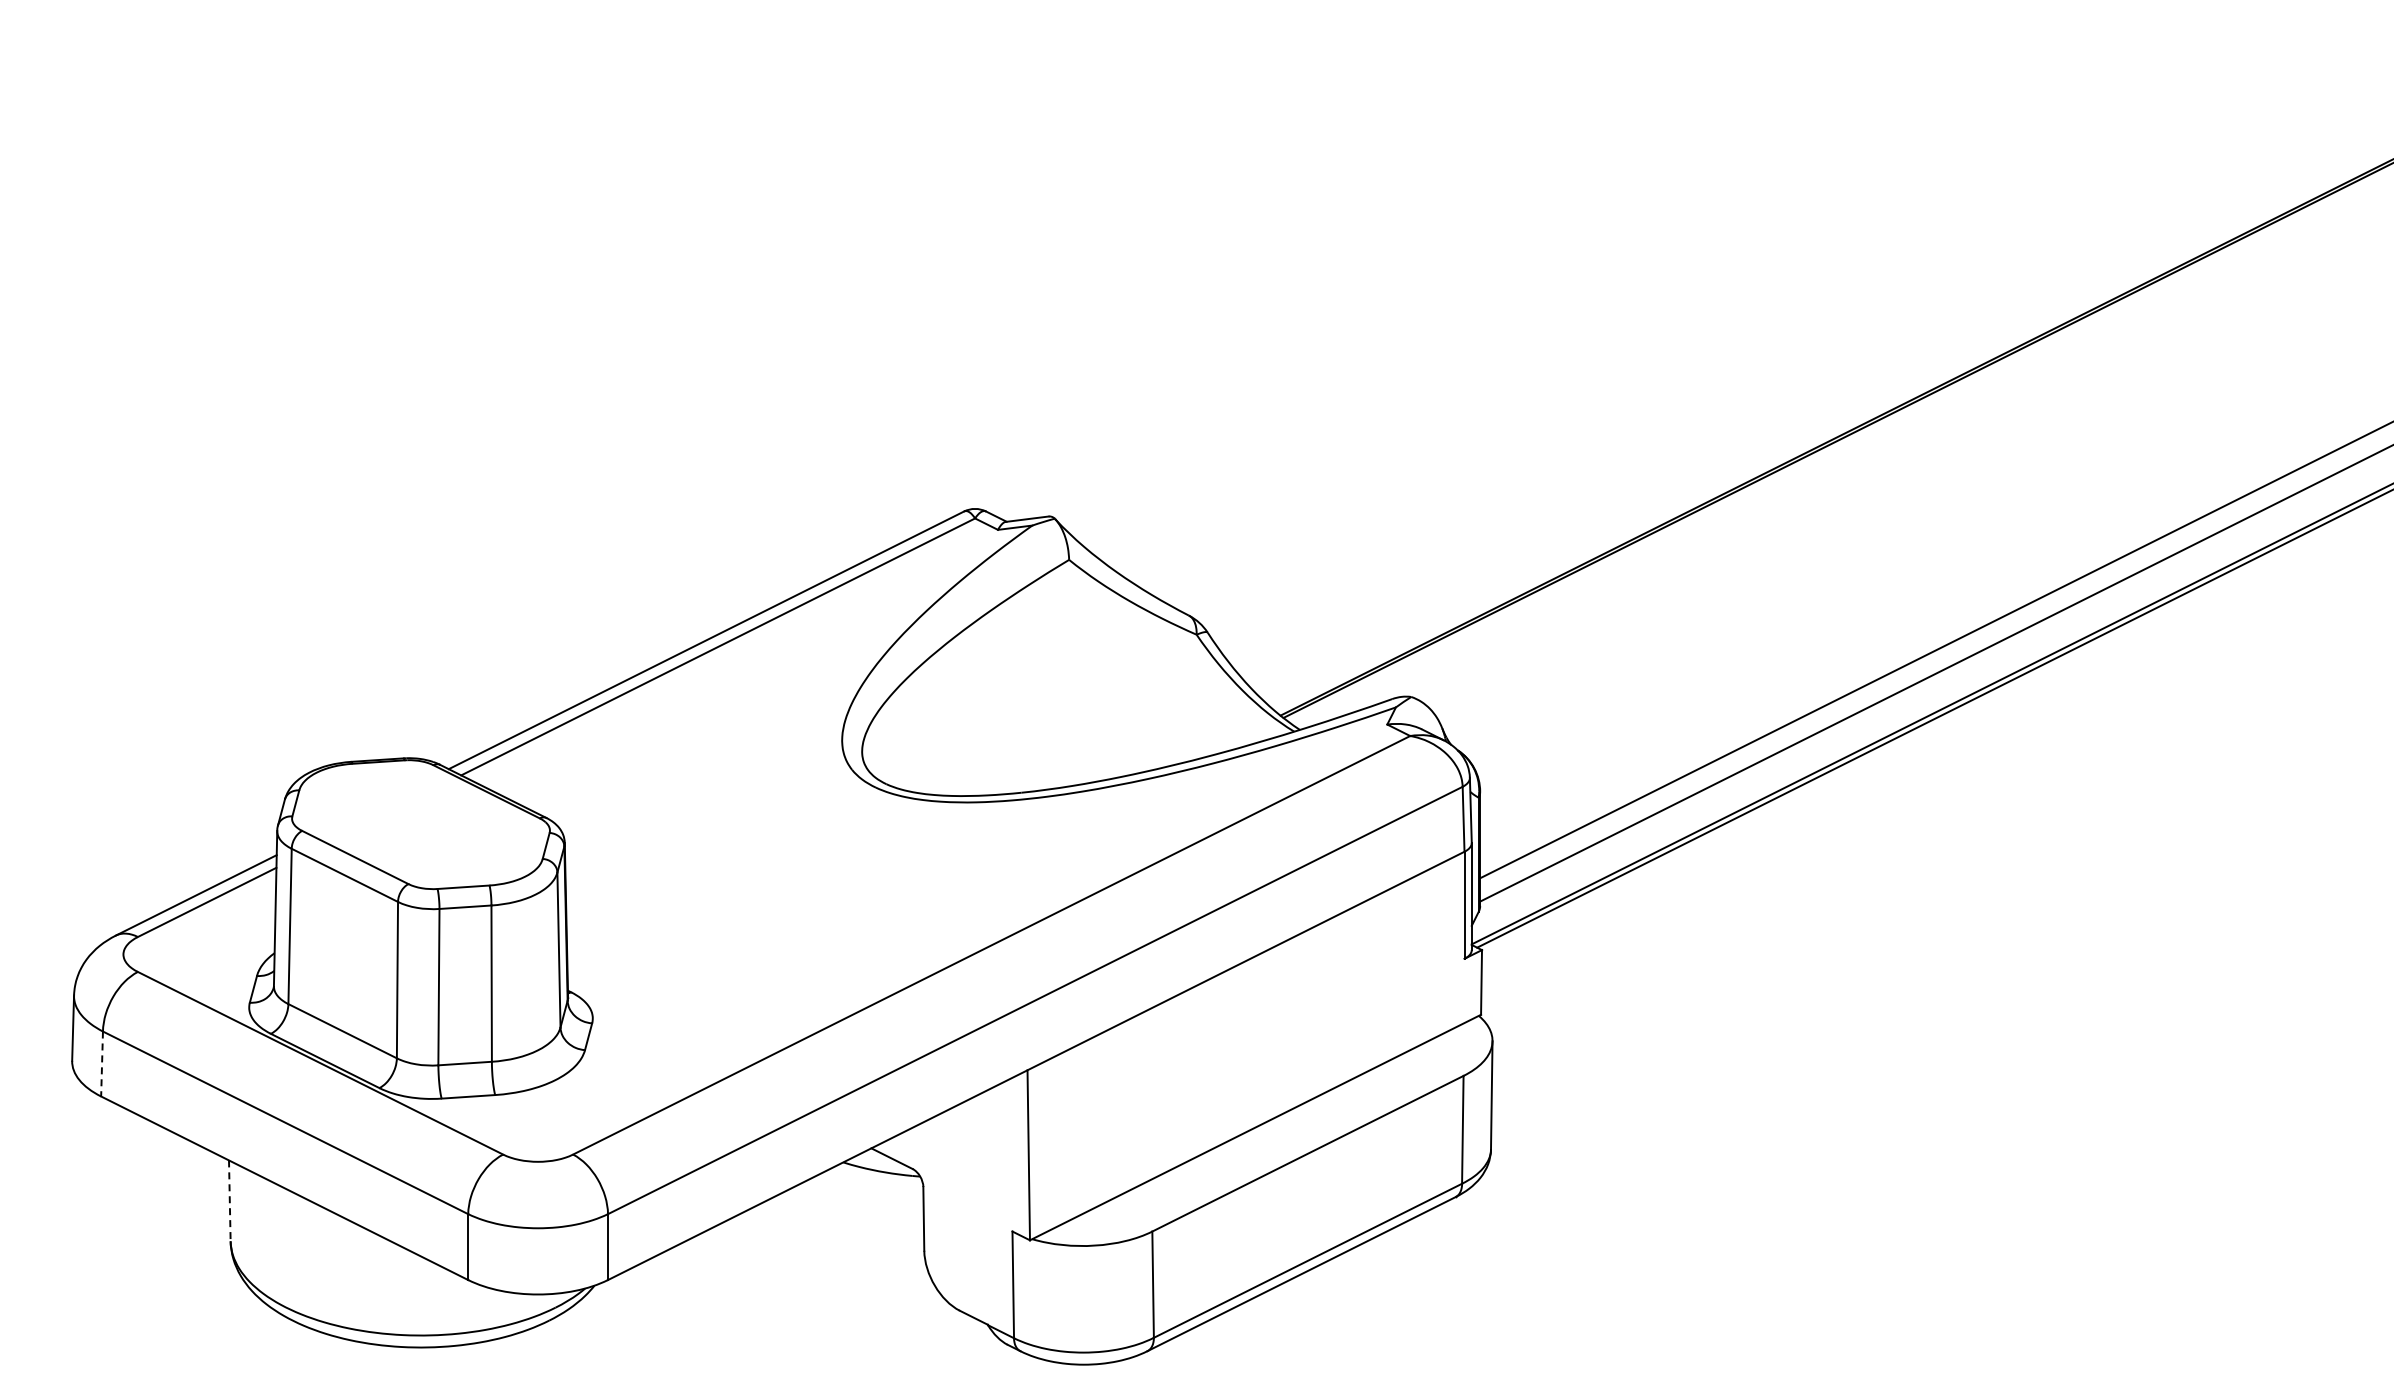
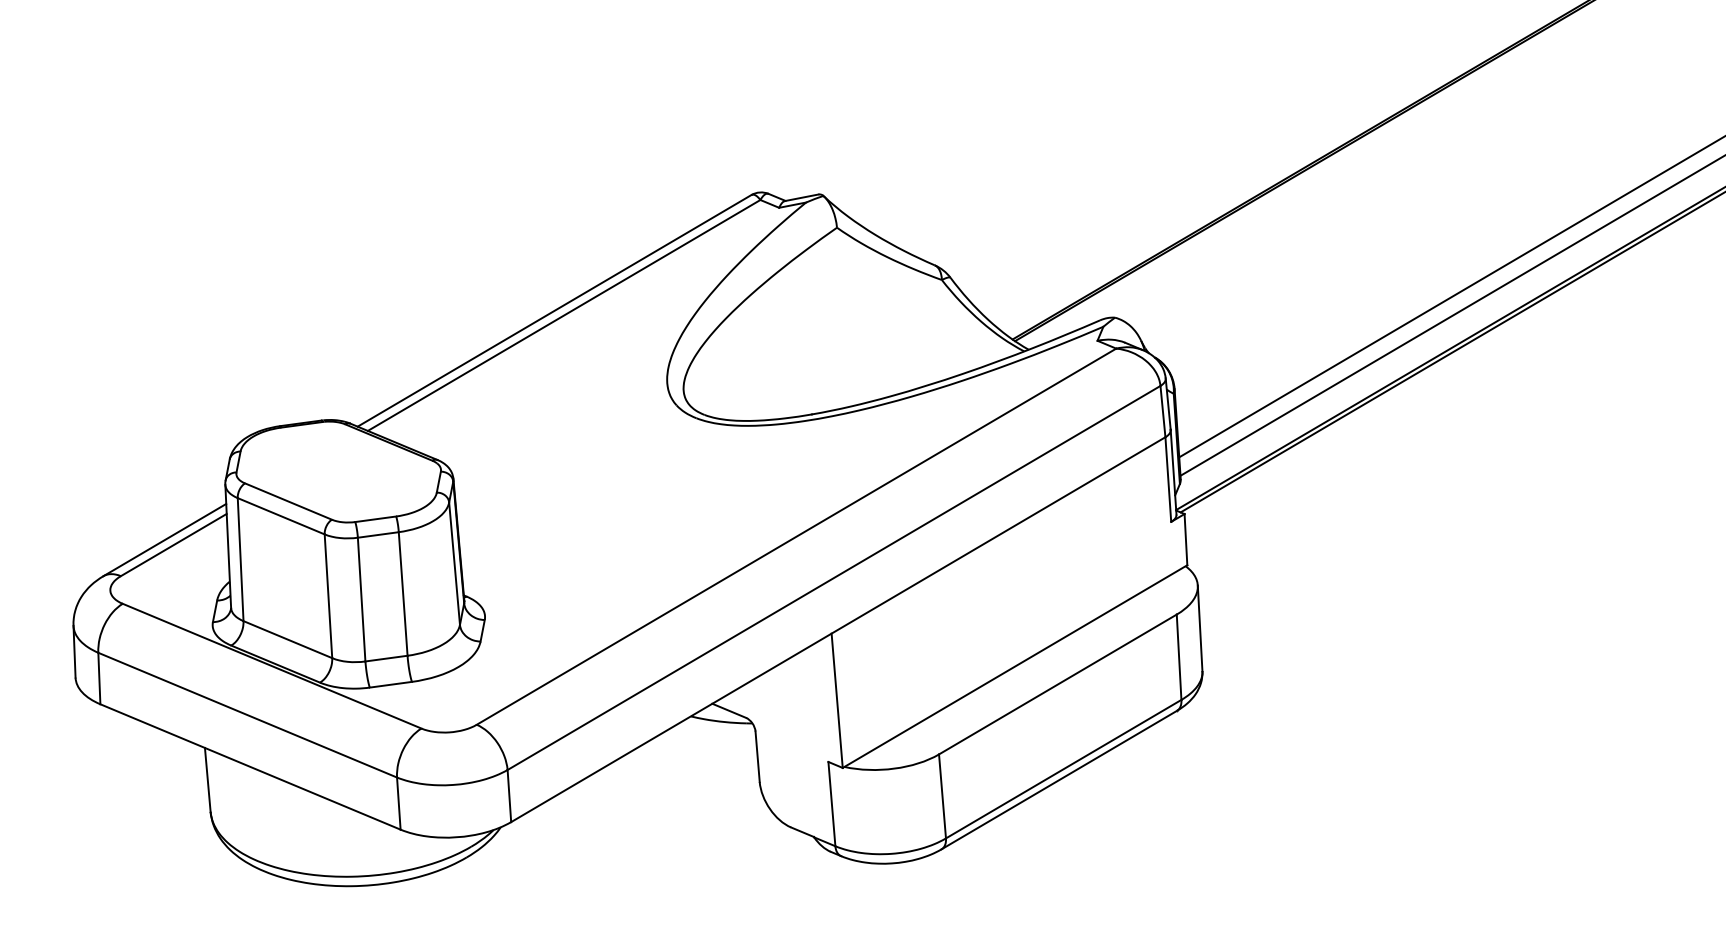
line: (102, 1064) -> (99, 678), dashed -> solid
line: (229, 1201) -> (207, 780), dashed -> solid

